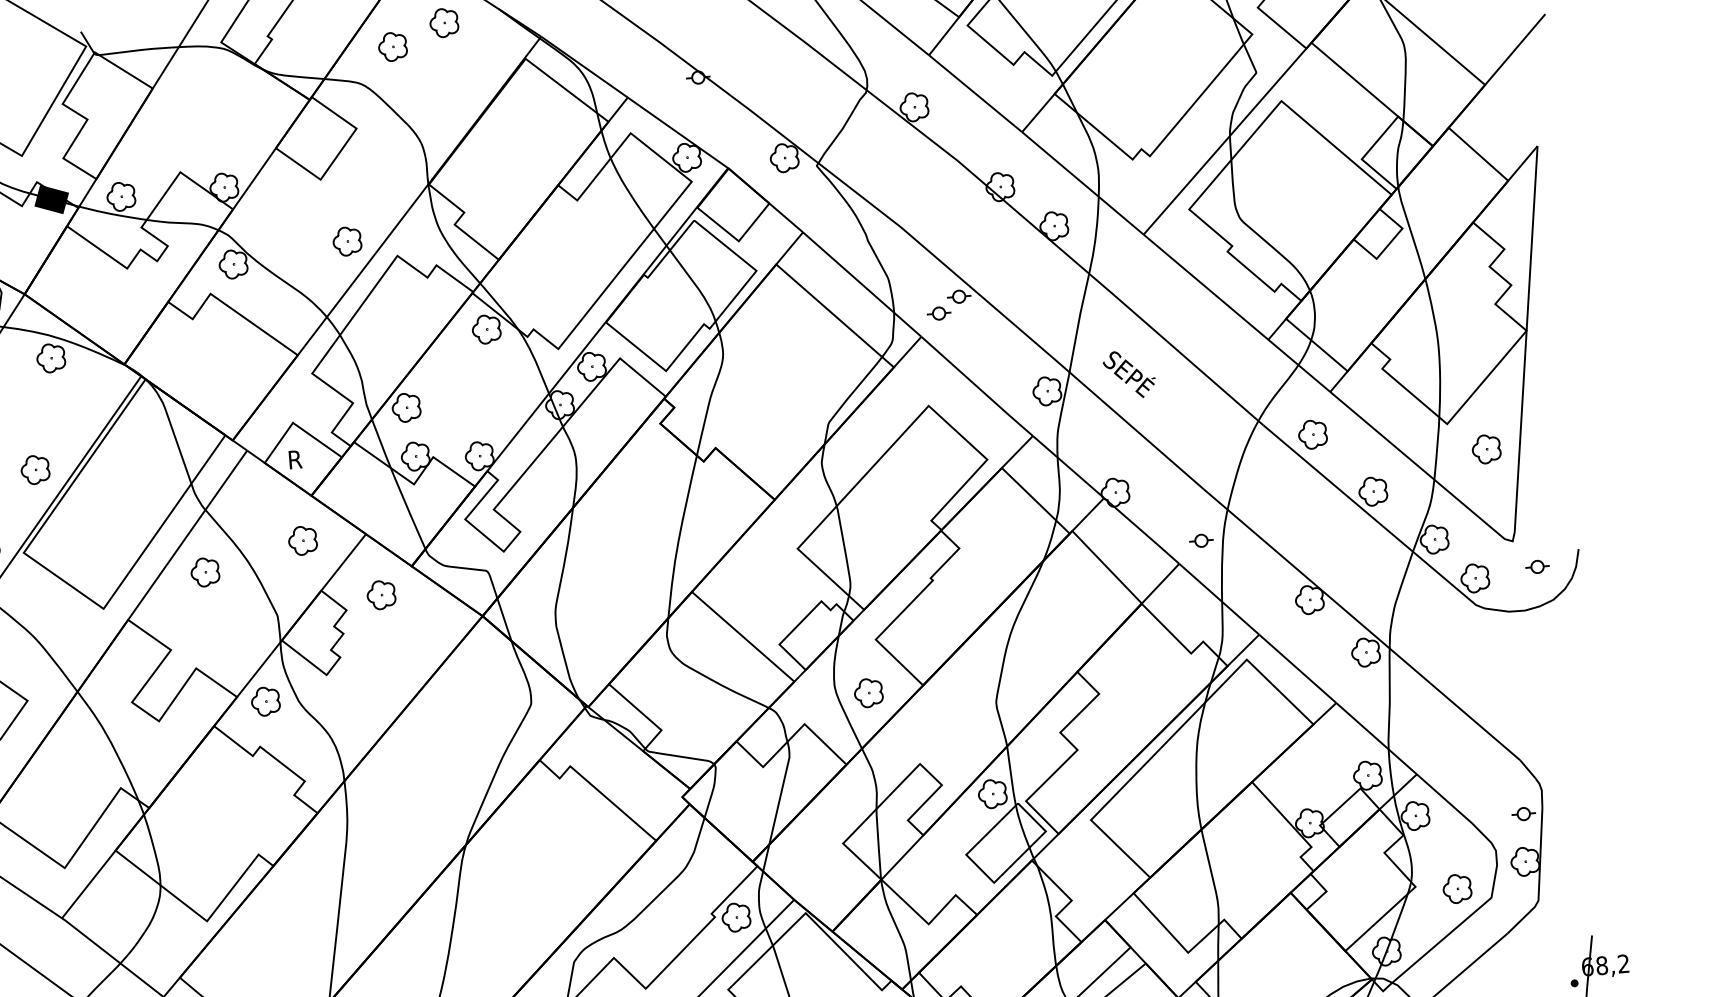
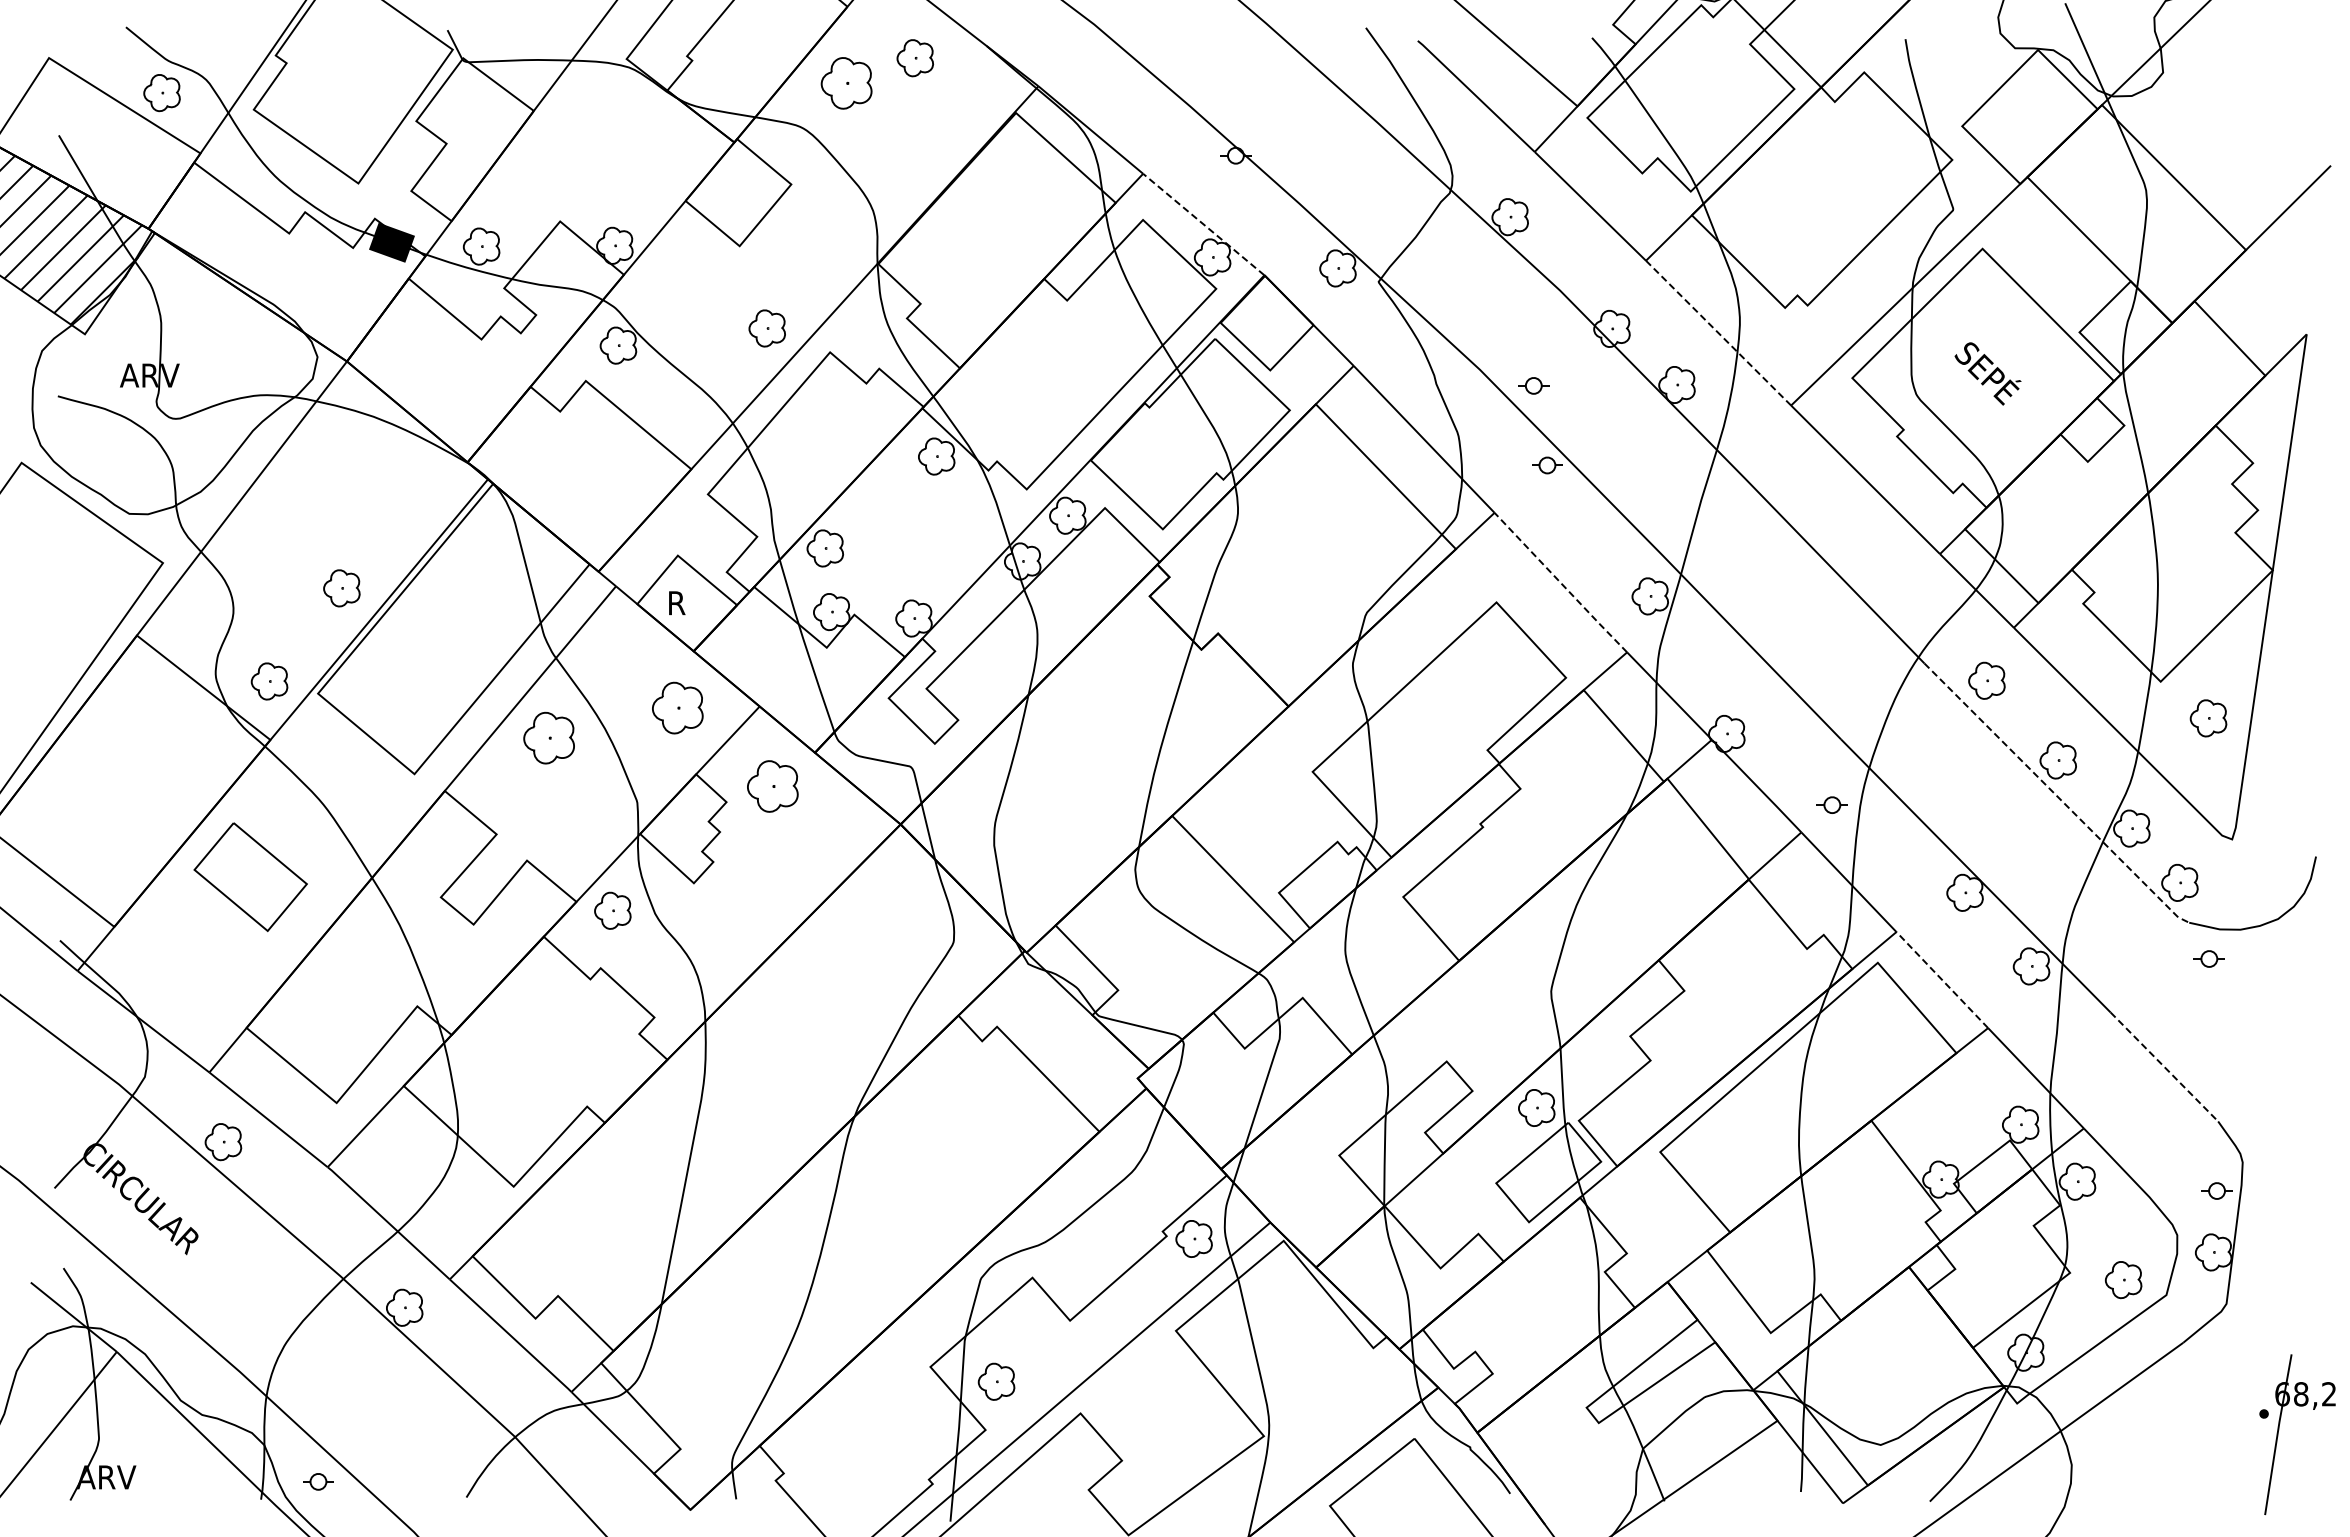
part: (392, 47) -> (846, 83), size x1.4
line: (677, 132) -> (1203, 224), solid -> dashed
line: (1082, 182) -> (1718, 332), solid -> dashed
part: (938, 313) -> (1533, 385), moved
part: (50, 358) -> (373, 446), removed
text: (1129, 374) -> (1987, 373), moved
line: (976, 386) -> (1560, 582), solid -> dashed
line: (1374, 518) -> (2056, 795), solid -> dashed
part: (302, 541) -> (677, 708), size x1.4
part: (1536, 566) -> (2208, 958), moved
part: (204, 572) -> (548, 738), size x1.4
part: (381, 595) -> (772, 786), size x1.4
line: (1297, 668) -> (1941, 979), solid -> dashed
part: (868, 692) -> (1388, 964), removed
line: (1475, 722) -> (2164, 1067), solid -> dashed

